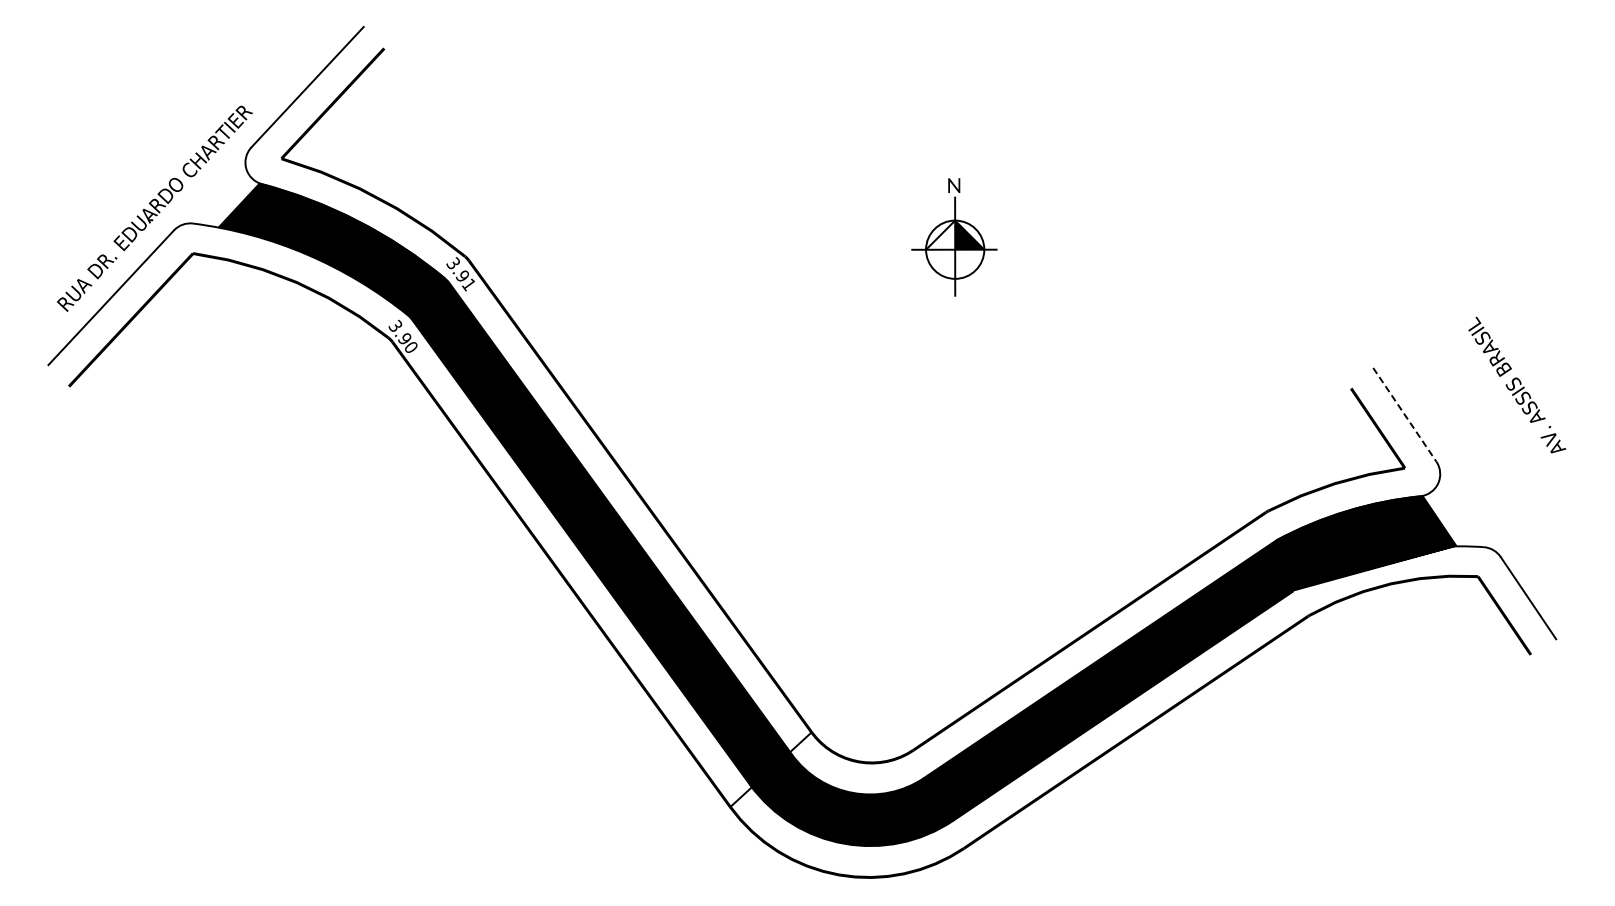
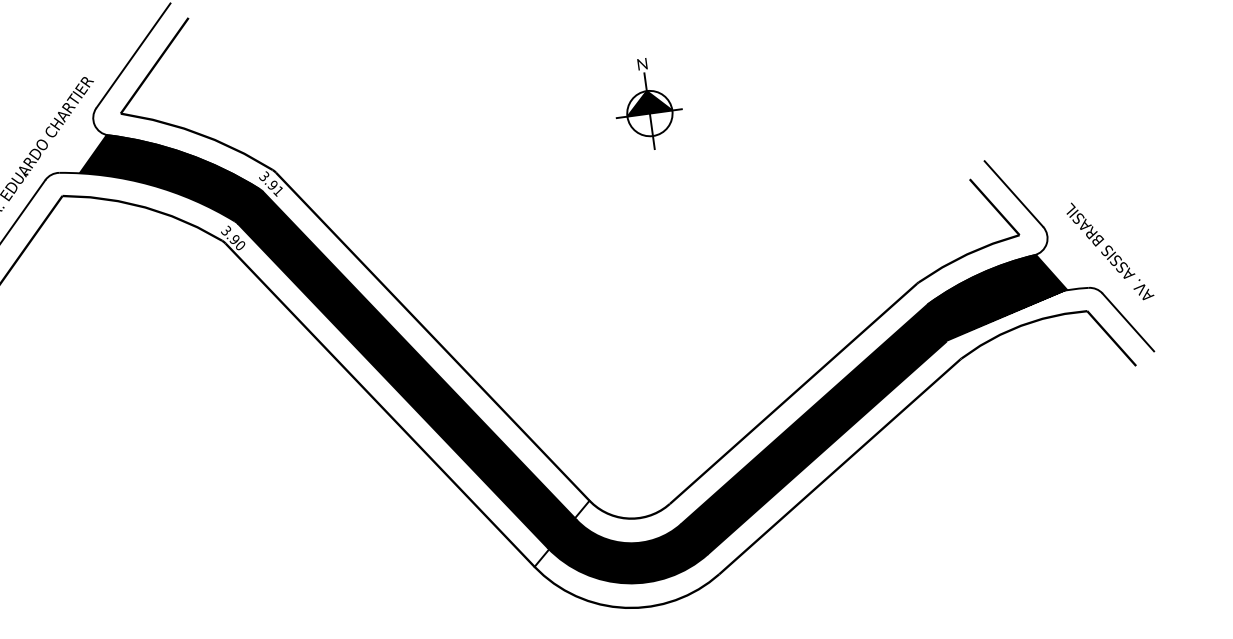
fill: (940, 234) -> (636, 103), added
text: (1517, 384) -> (1110, 250), moved
line: (1405, 415) -> (1014, 194), dashed -> solid

